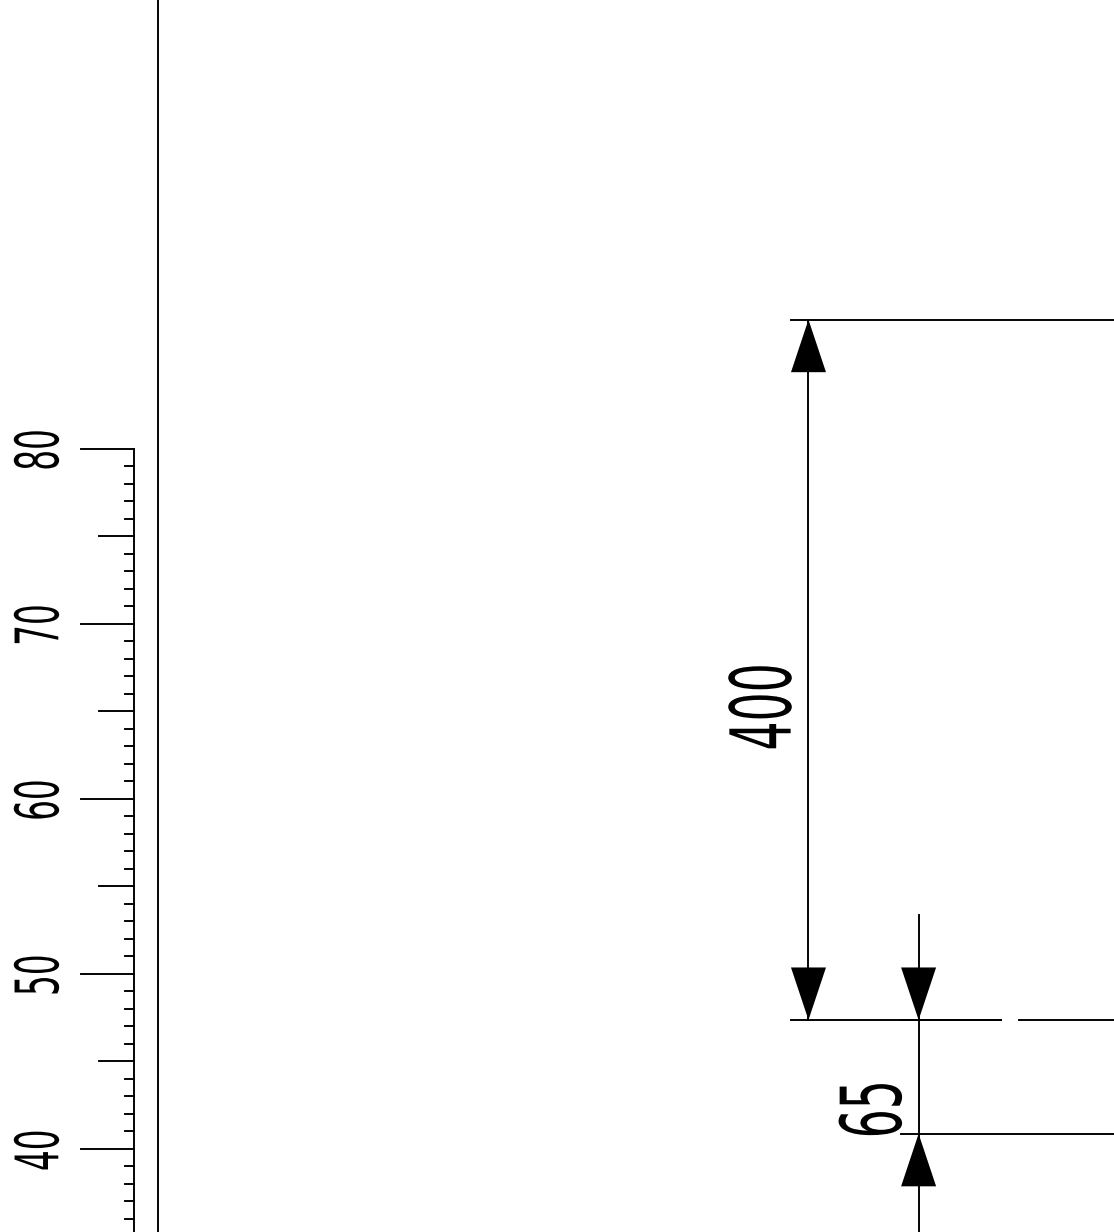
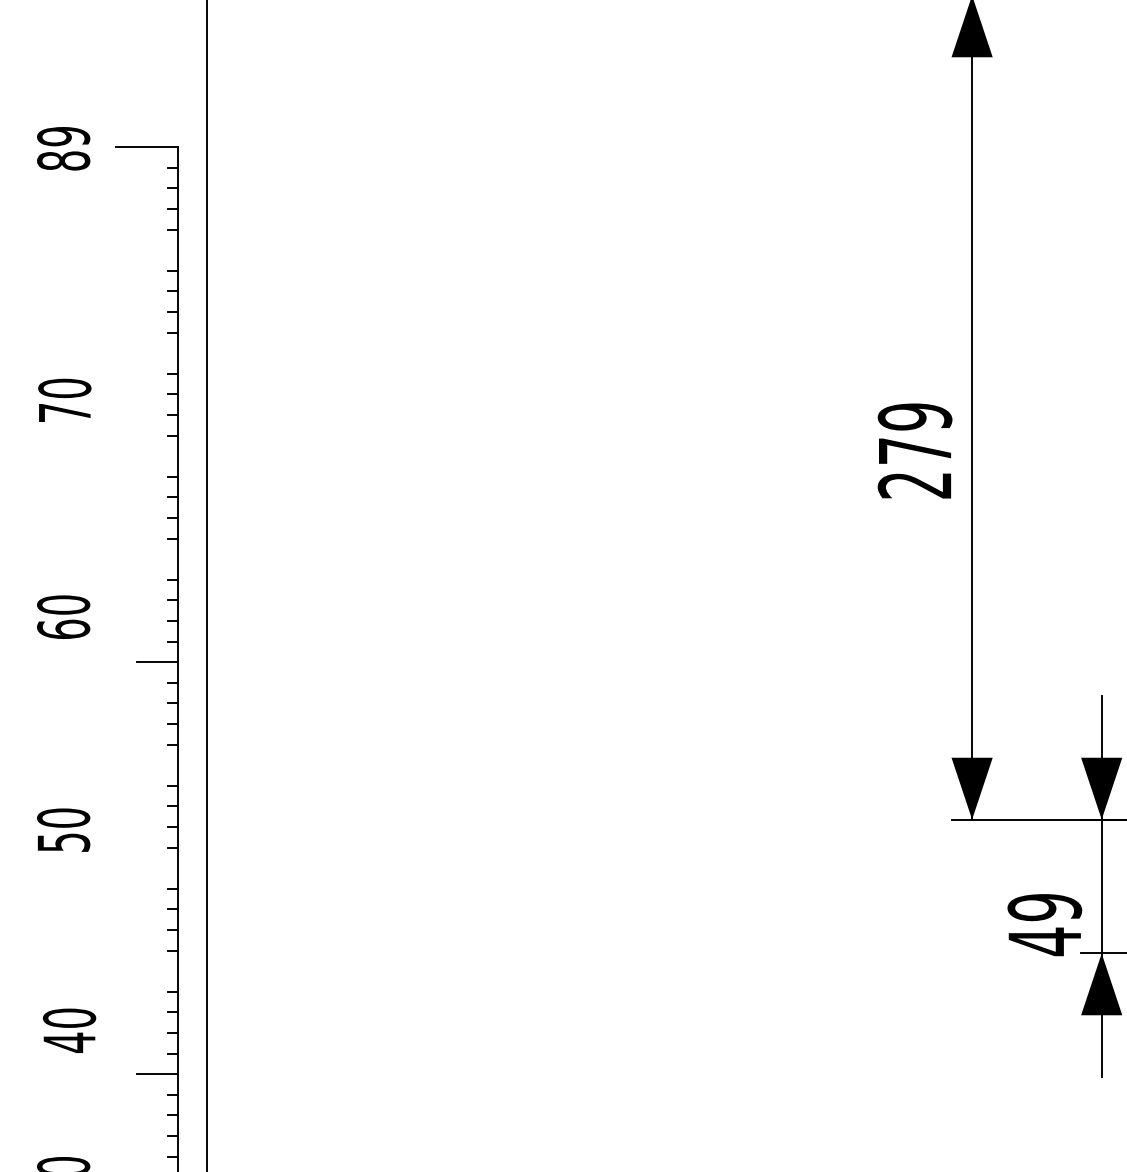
text: (36, 439) -> (63, 136), 80 -> 89
line: (115, 536) -> (156, 250), removed
line: (107, 623) -> (147, 353), removed
text: (36, 624) -> (64, 400), moved
text: (759, 707) -> (914, 451), 400 -> 279
line: (115, 711) -> (156, 456), removed
line: (107, 798) -> (147, 558), removed
text: (36, 799) -> (63, 616), moved
line: (107, 973) -> (147, 764), removed
text: (36, 974) -> (63, 829), moved
line: (115, 1061) -> (156, 868), removed
text: (869, 1109) -> (1043, 924), 65 -> 49
line: (107, 1148) -> (147, 970), removed
text: (36, 1150) -> (69, 1030), moved

